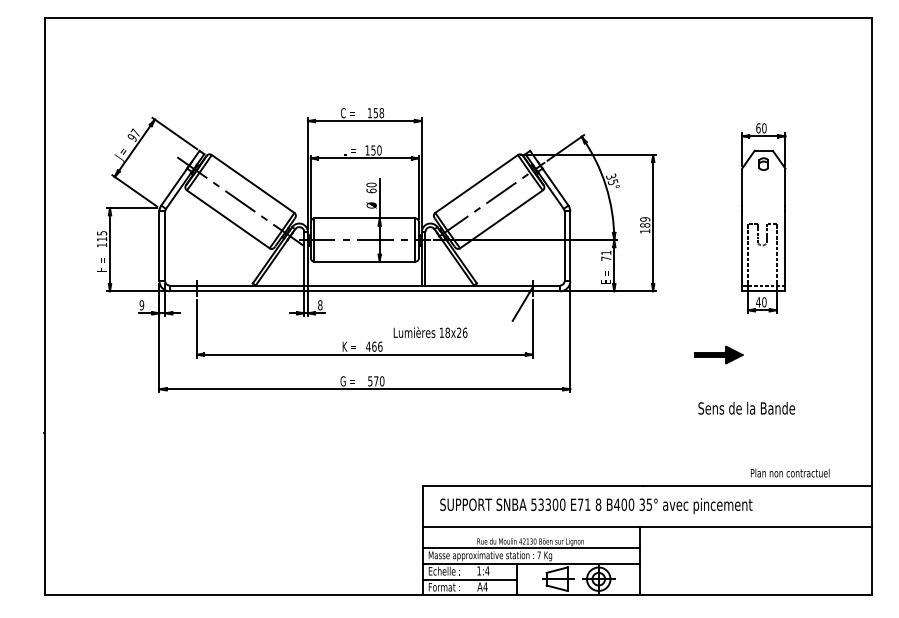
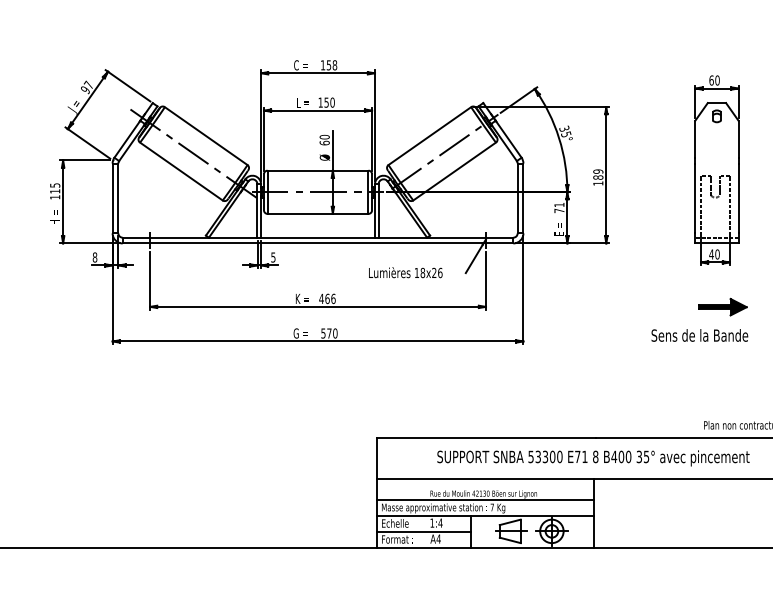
text: (141, 305) -> (94, 257), 9 -> 8
text: (320, 305) -> (273, 257), 8 -> 5
text: (430, 331) -> (405, 271), moved
part: (718, 354) -> (722, 306), moved
text: (746, 407) -> (699, 334), moved
text: (596, 506) -> (593, 458), moved

